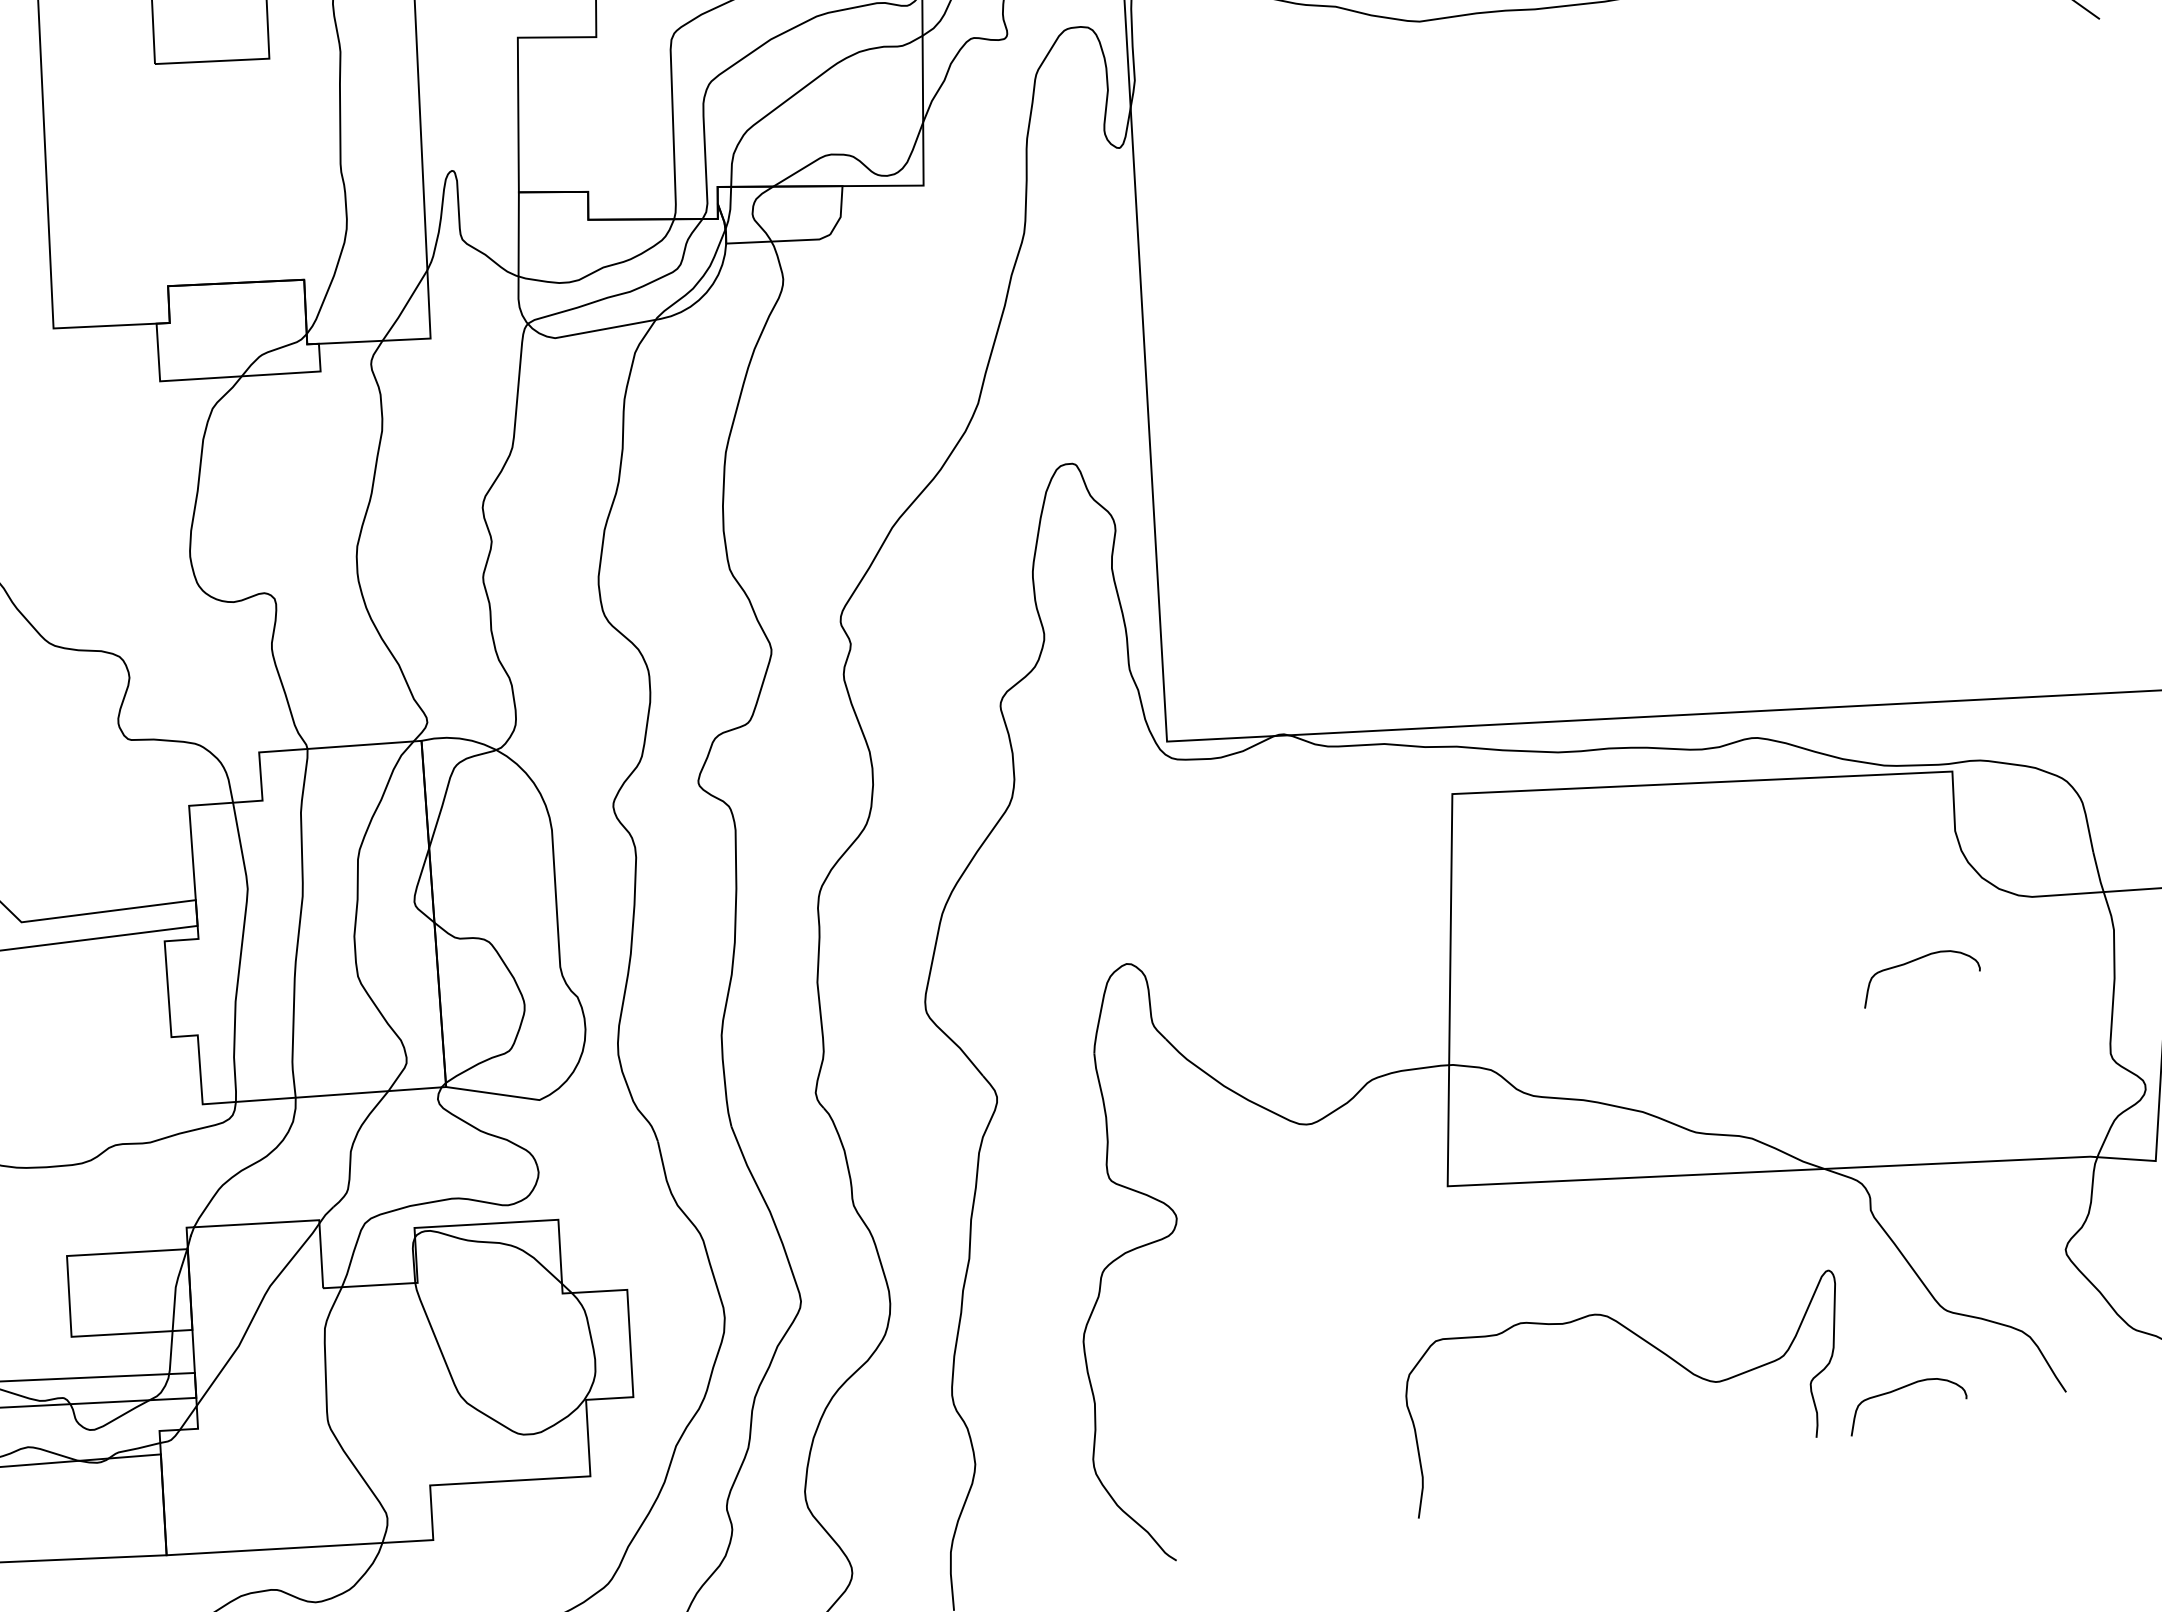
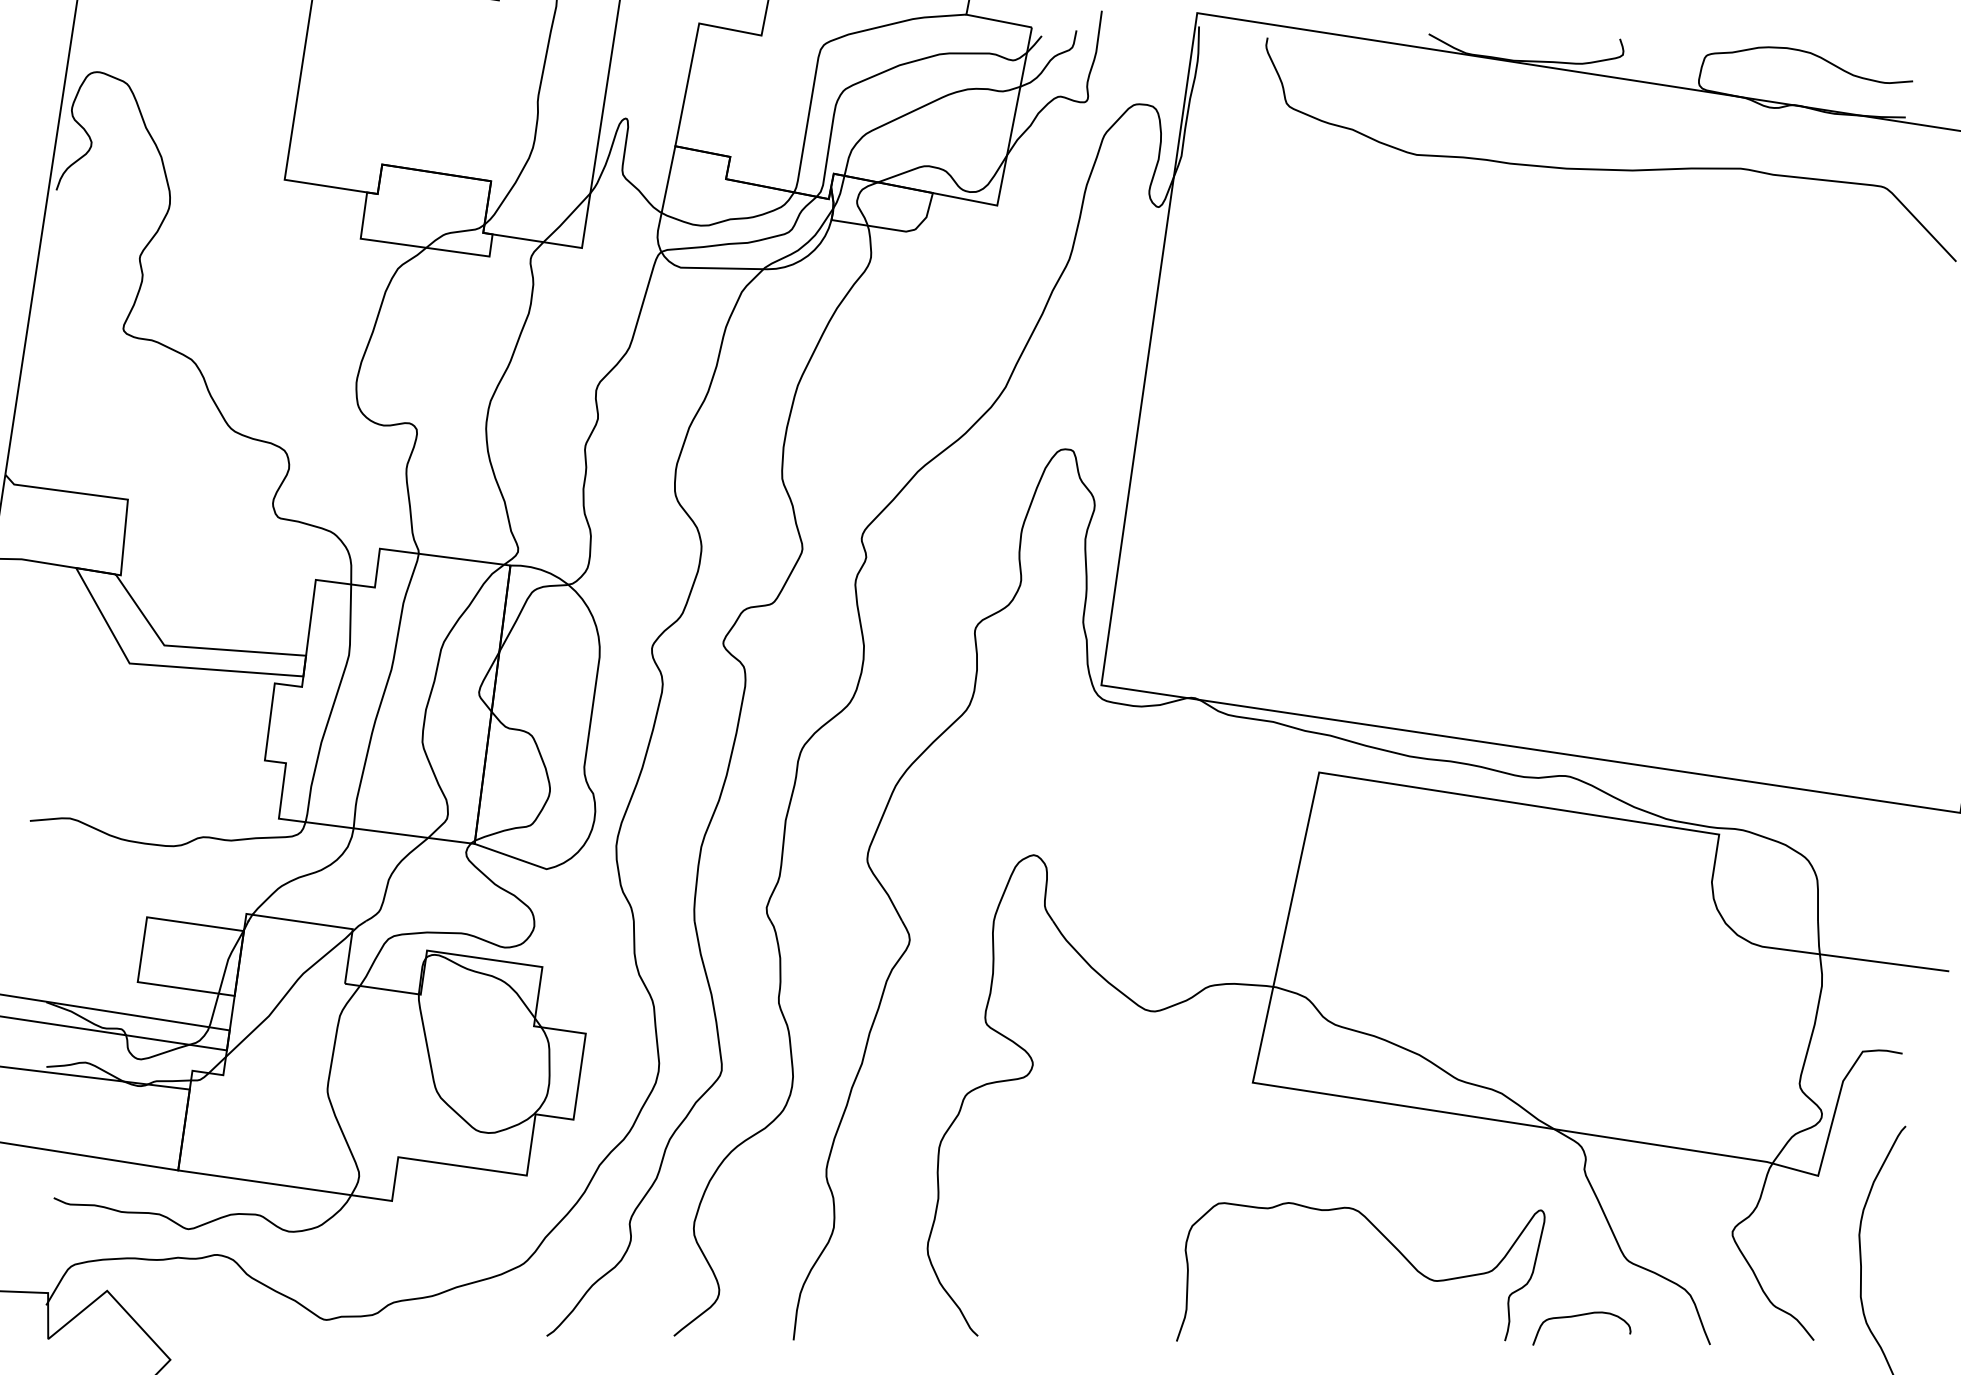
curve: (1914, 962) -> (1658, 979), removed

